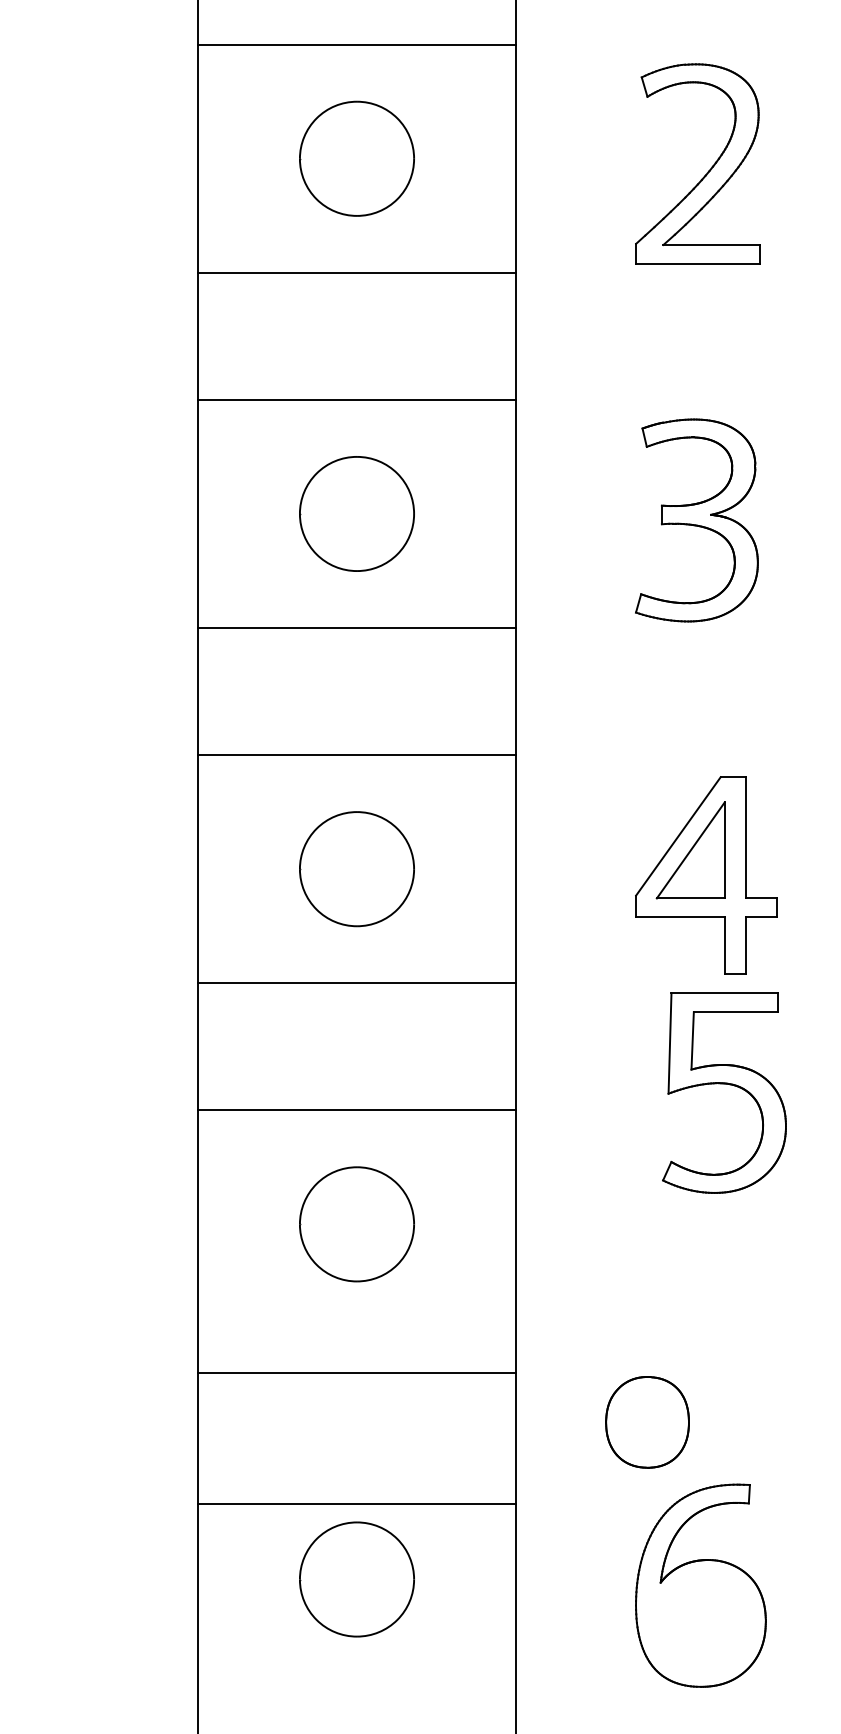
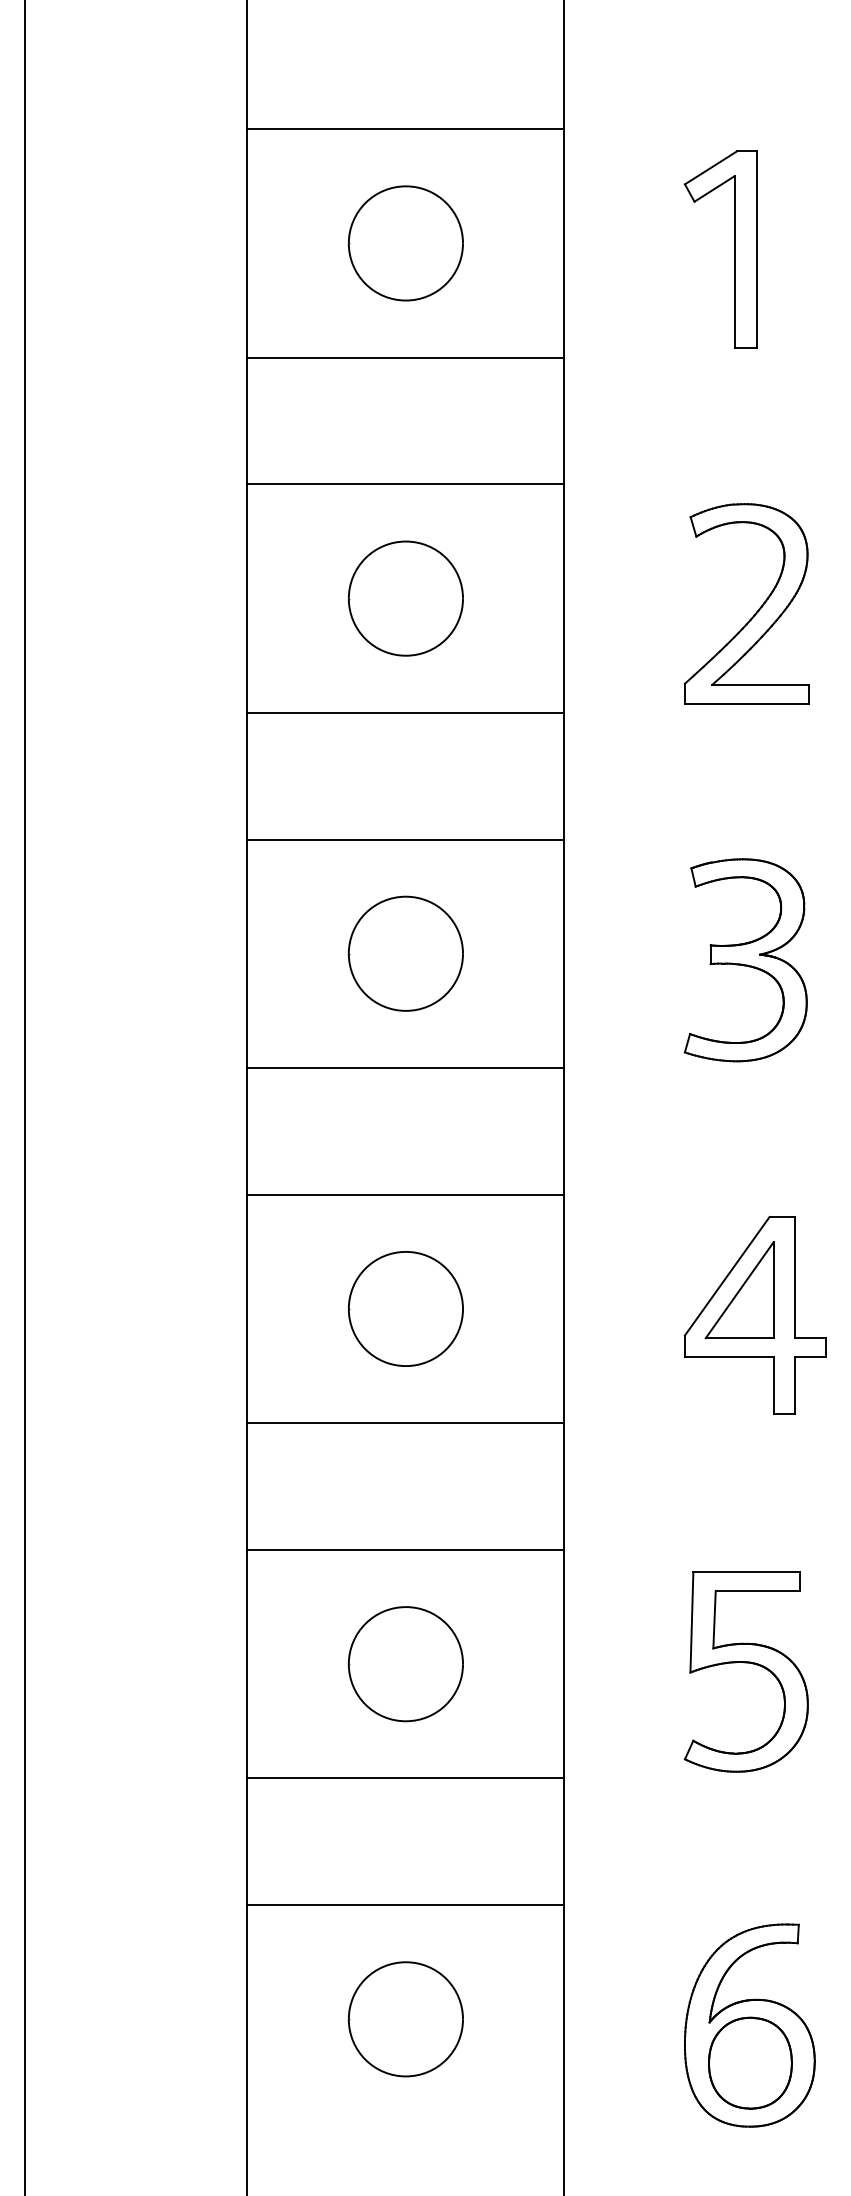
part: (723, 1084) -> (745, 1663), moved
line: (356, 1372) -> (405, 1778), moved
part: (647, 1421) -> (750, 2062), moved
line: (356, 1504) -> (405, 1905), moved

